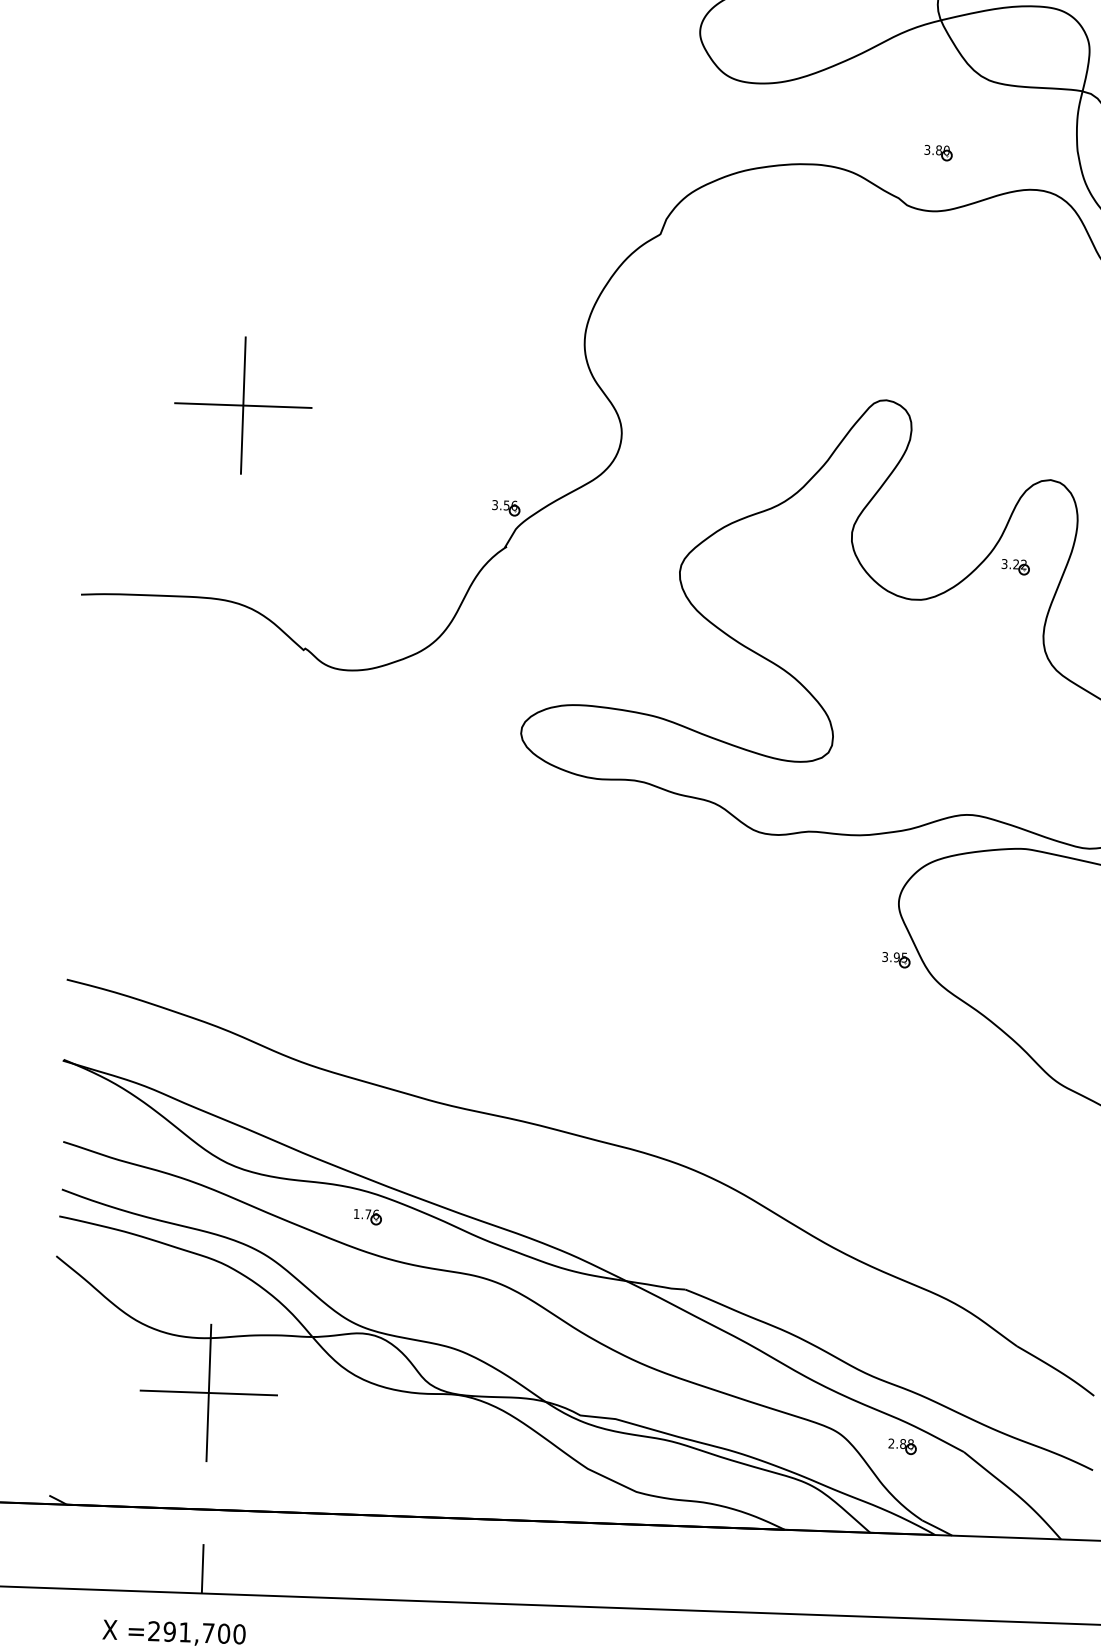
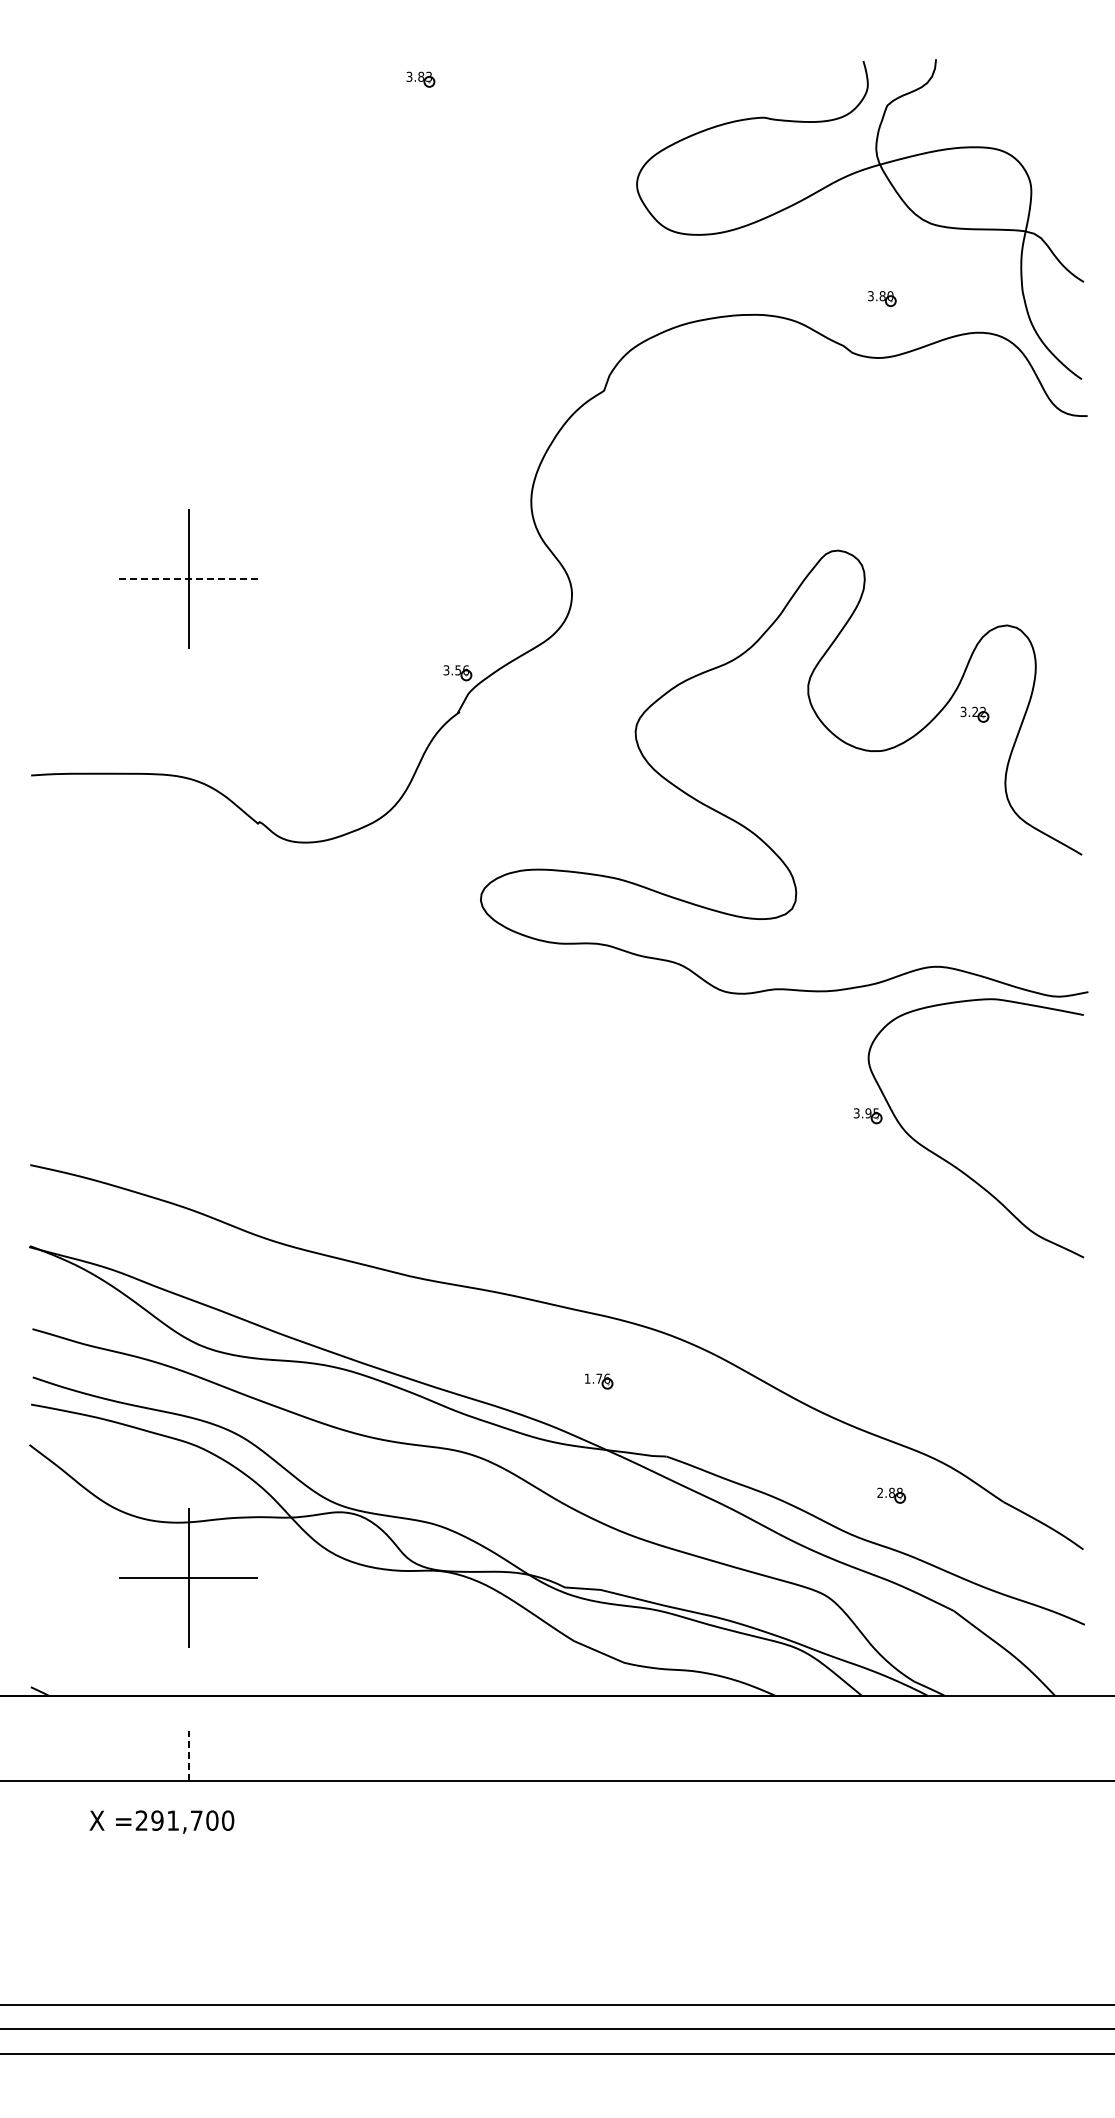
line: (243, 405) -> (188, 578), solid -> dashed
part: (368, 1217) -> (599, 1381), moved
part: (902, 1446) -> (891, 1495), moved
line: (202, 1568) -> (188, 1755), solid -> dashed

